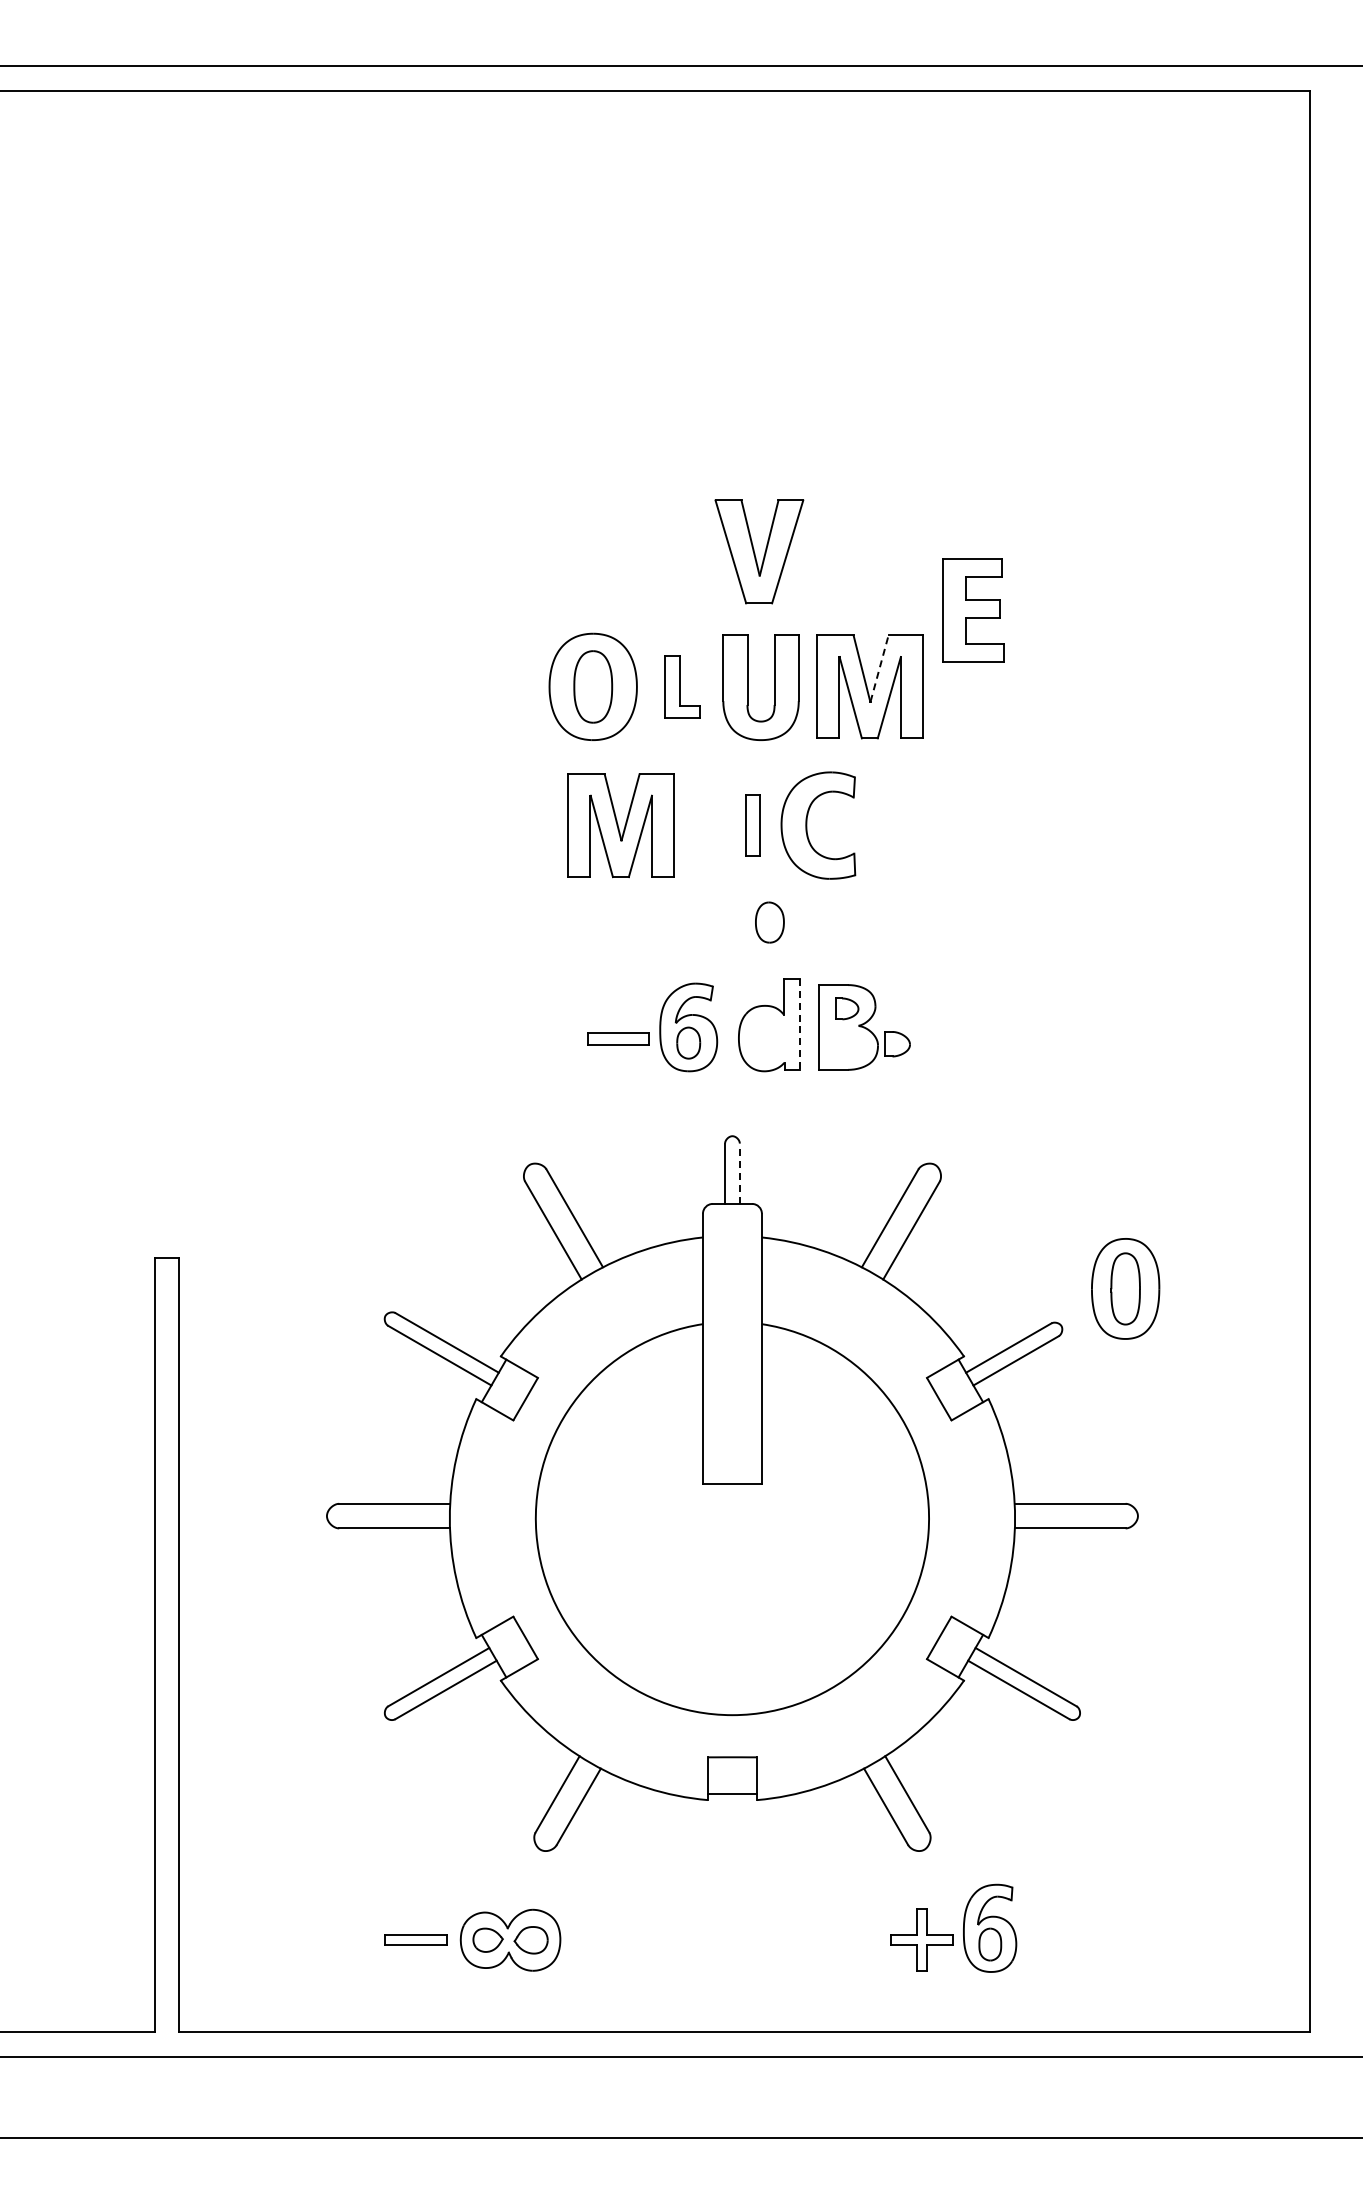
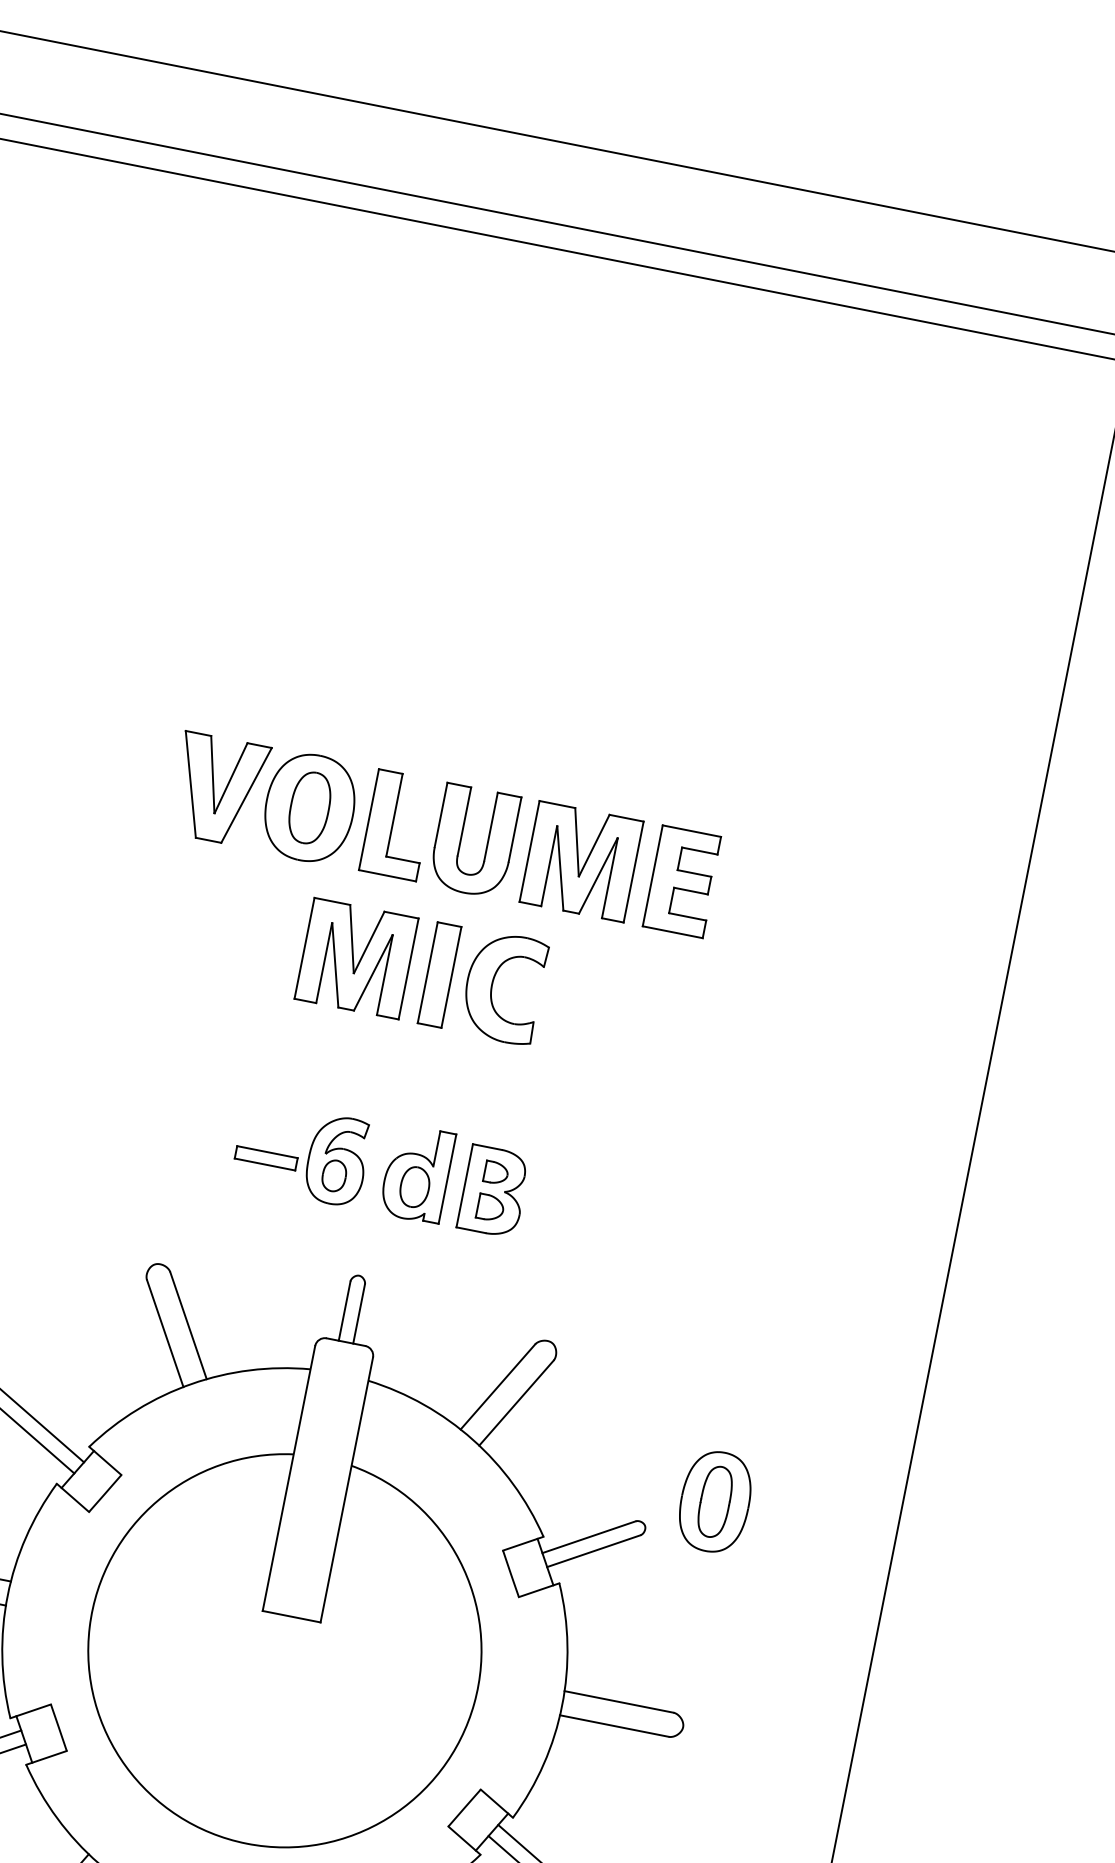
part: (759, 551) -> (218, 789), moved
part: (973, 610) -> (682, 881), moved
line: (879, 668) -> (594, 845), dashed -> solid
part: (682, 686) -> (397, 824), size x1.67
part: (620, 825) -> (355, 958), moved
part: (752, 825) -> (439, 974), size x1.67
part: (769, 922) -> (414, 1187), moved
line: (800, 1024) -> (447, 1179), dashed -> solid
part: (897, 1044) -> (490, 1208), moved
line: (739, 1173) -> (358, 1313), dashed -> solid

